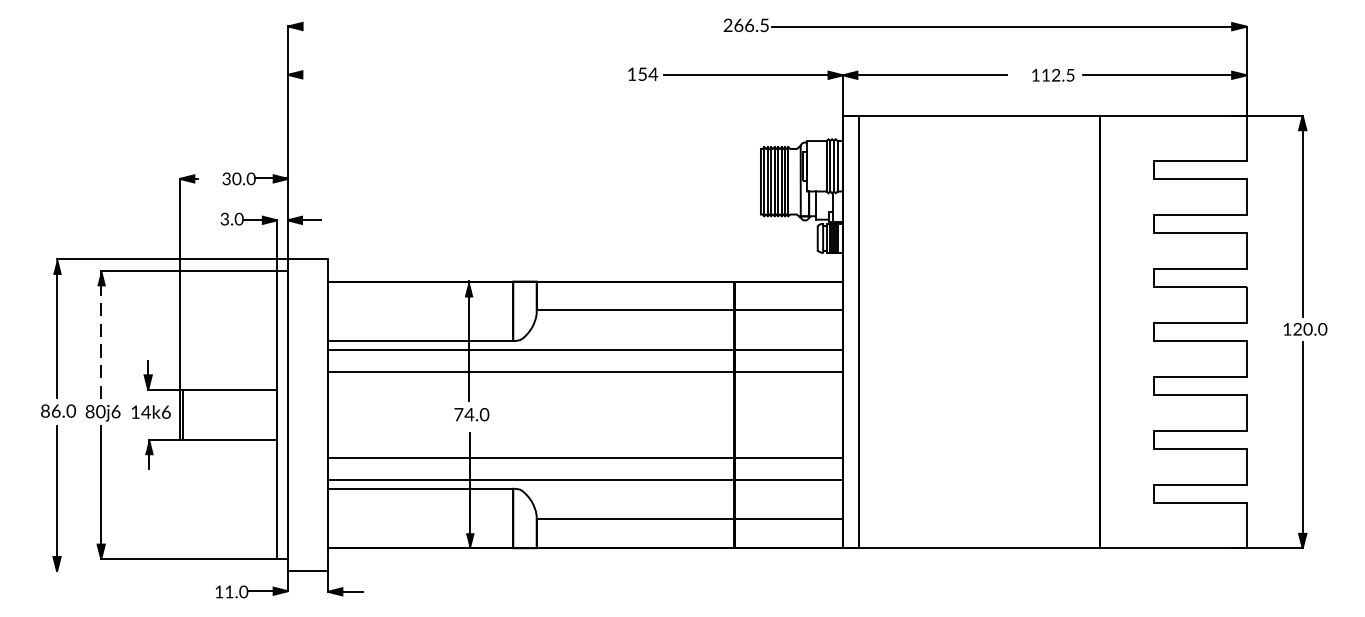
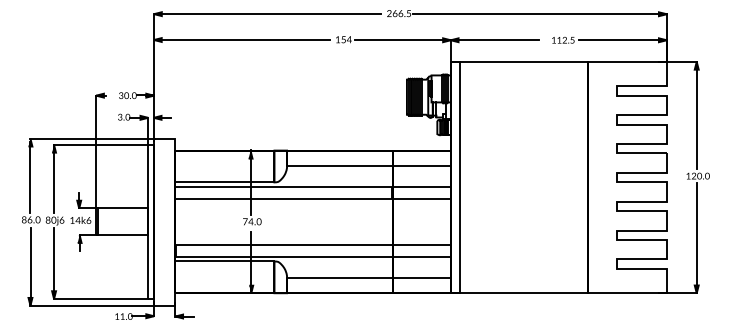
line: (503, 27) -> (269, 14), added
line: (459, 75) -> (245, 40), added
line: (101, 333) -> (54, 178), dashed -> solid
line: (173, 571) -> (92, 305), added

